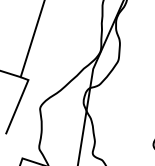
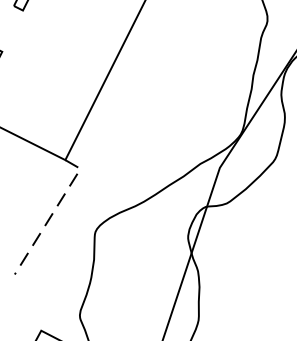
line: (18, 103) -> (51, 214), solid -> dashed

